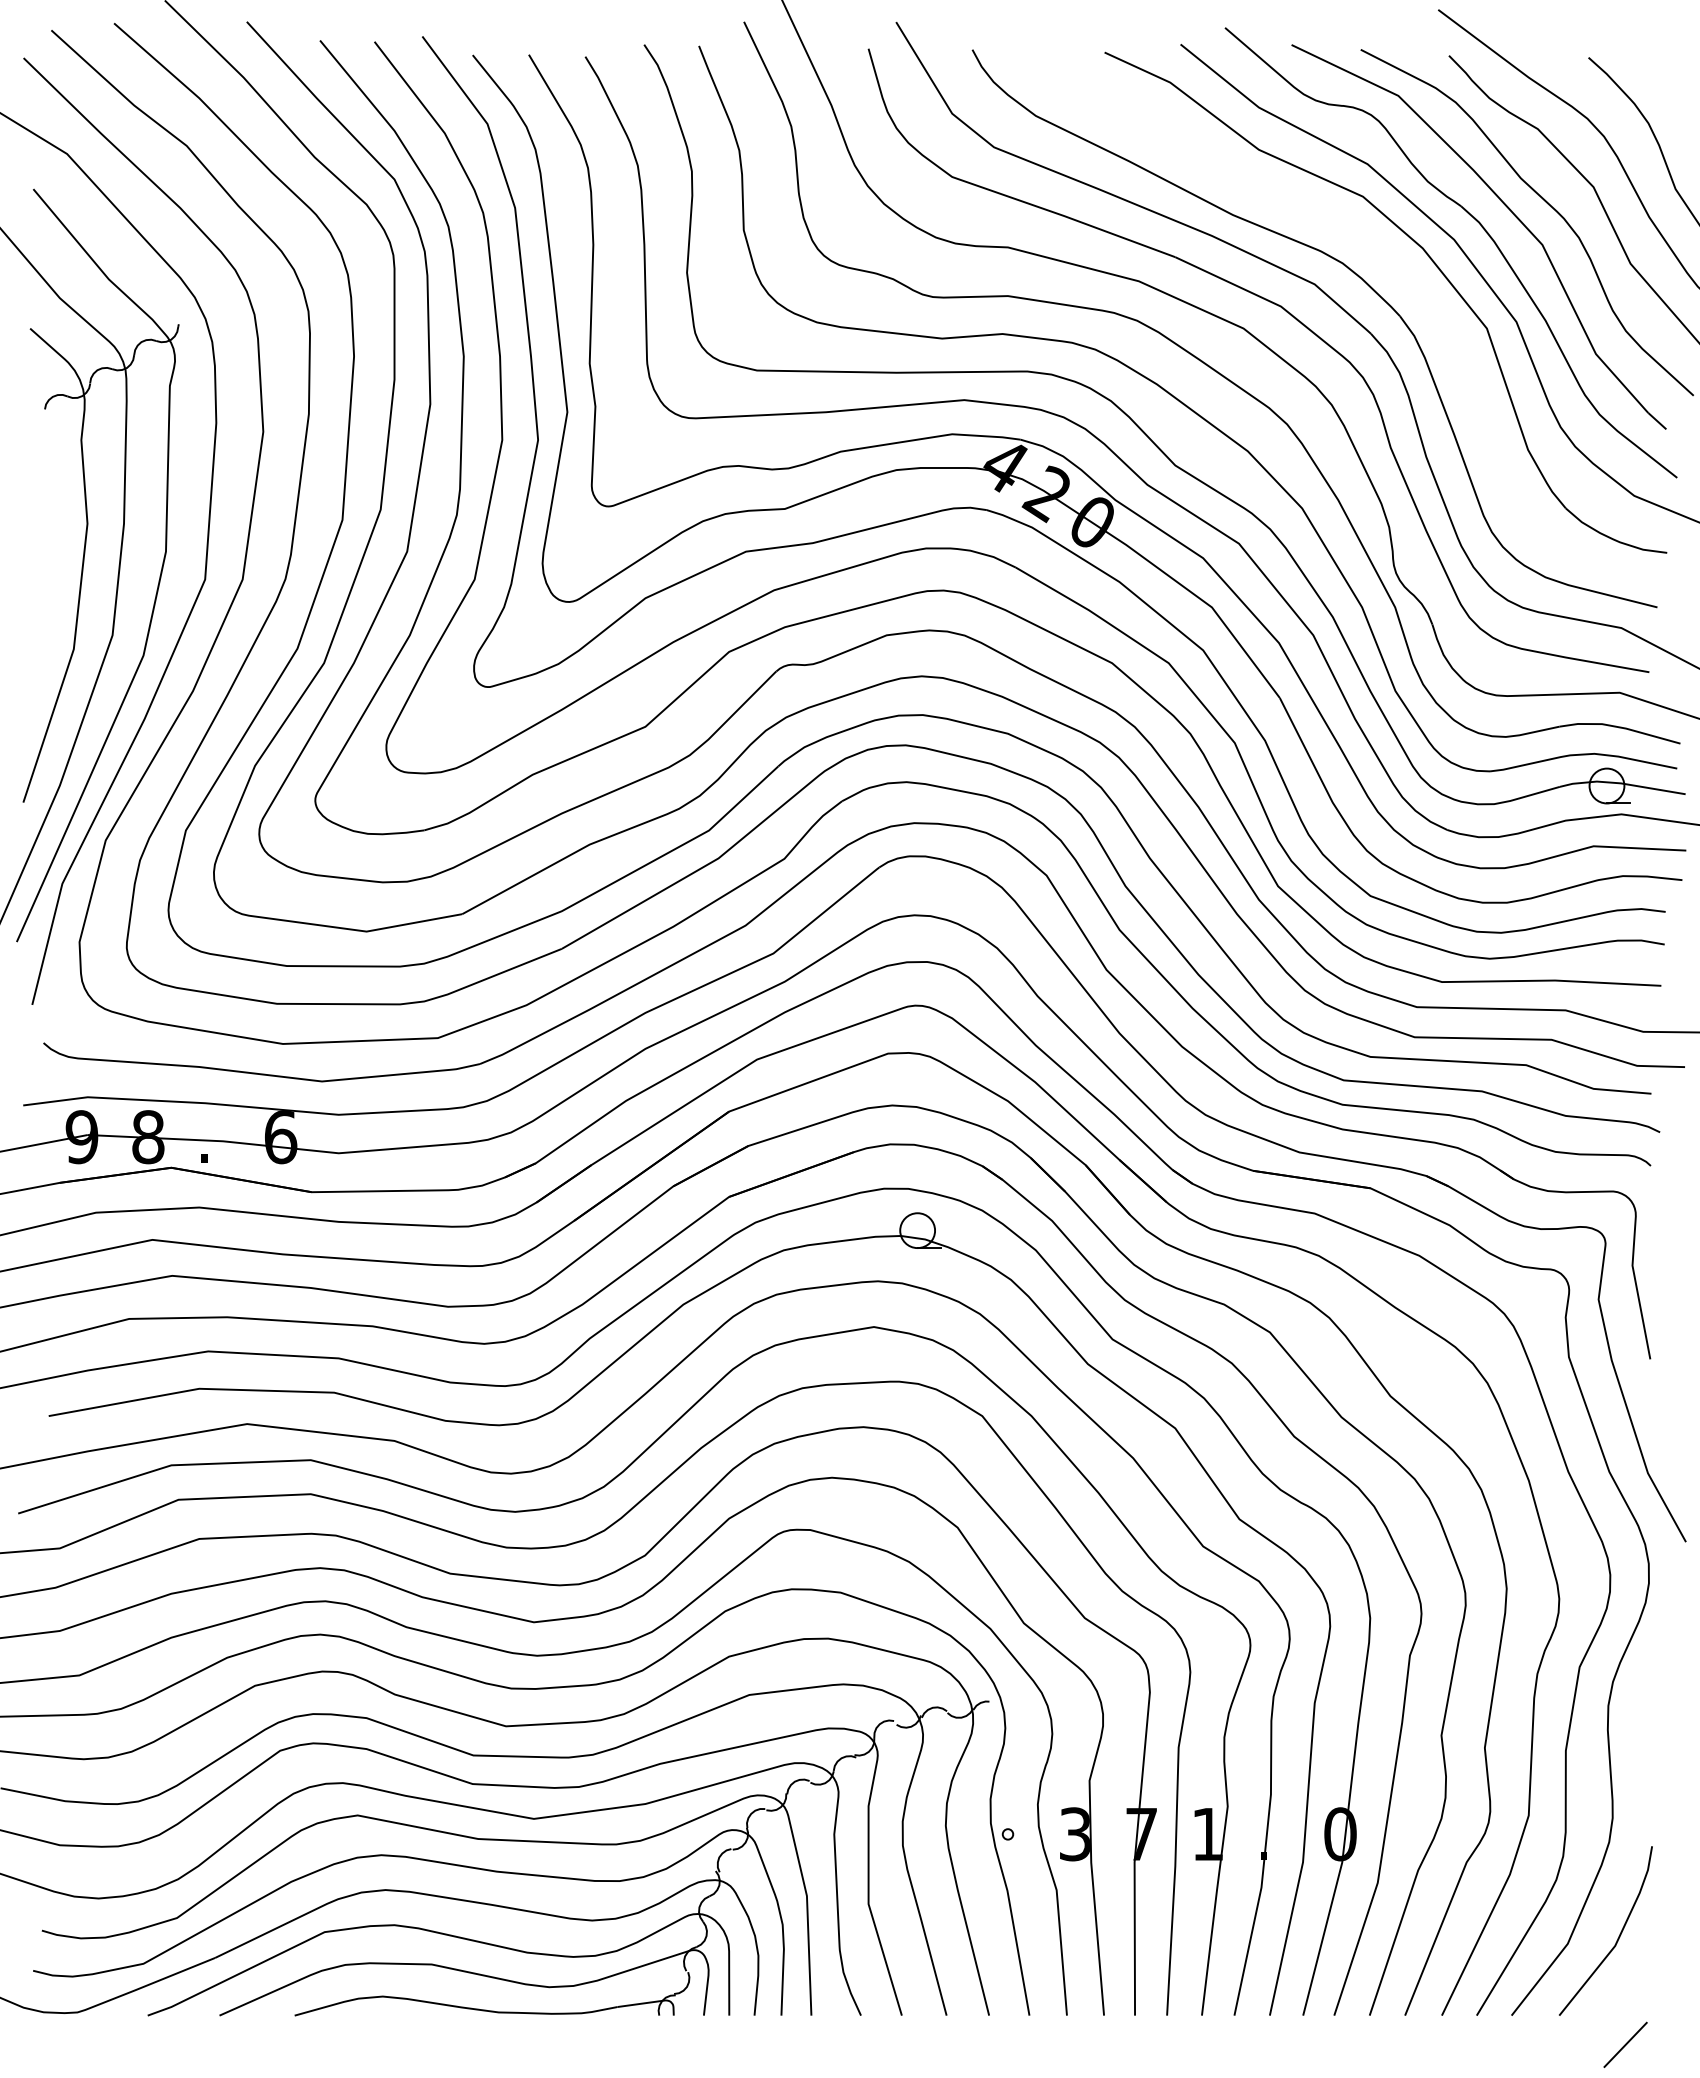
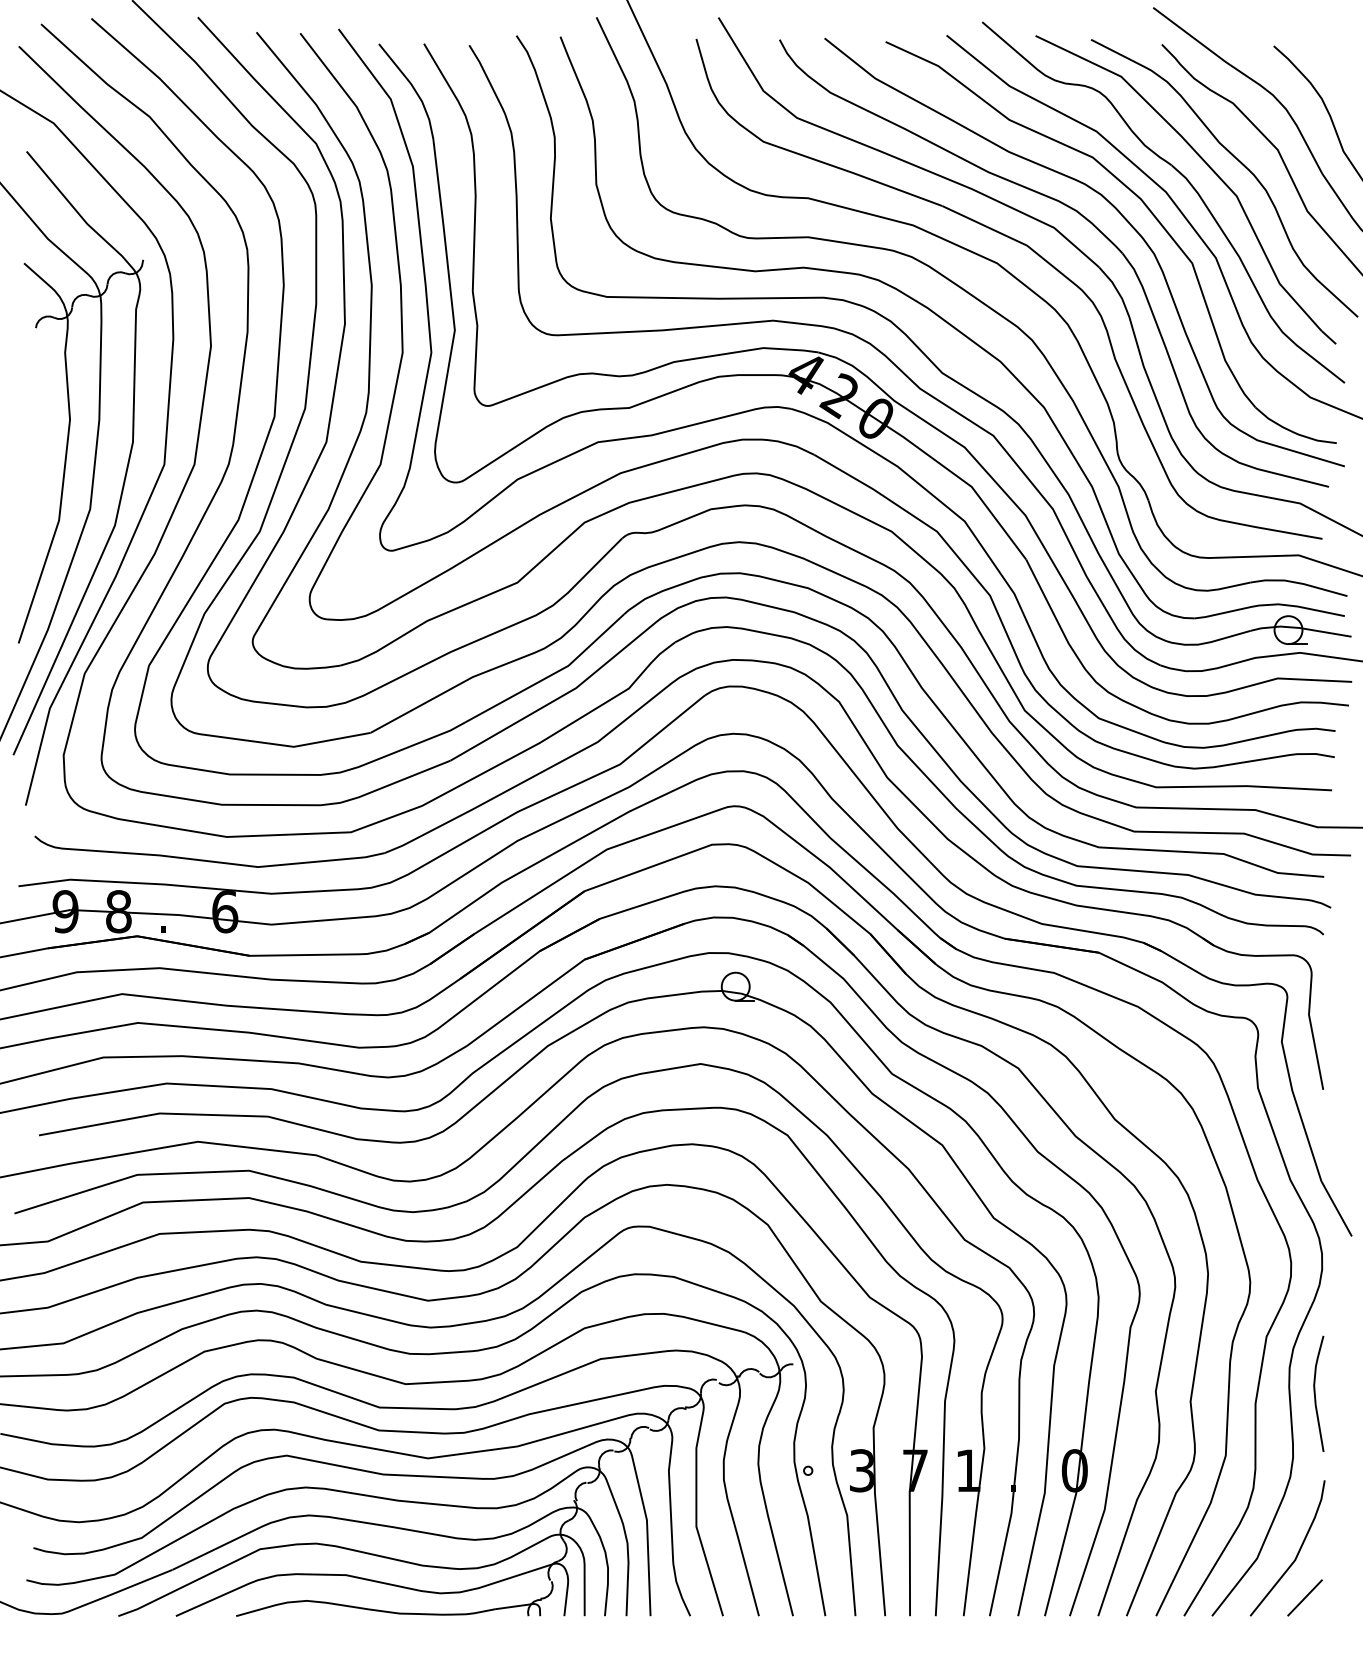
curve: (1399, 270) -> (1122, 216), added
curve: (1640, 1738) -> (1315, 1393), added
line: (1625, 2044) -> (1304, 1597), moved

